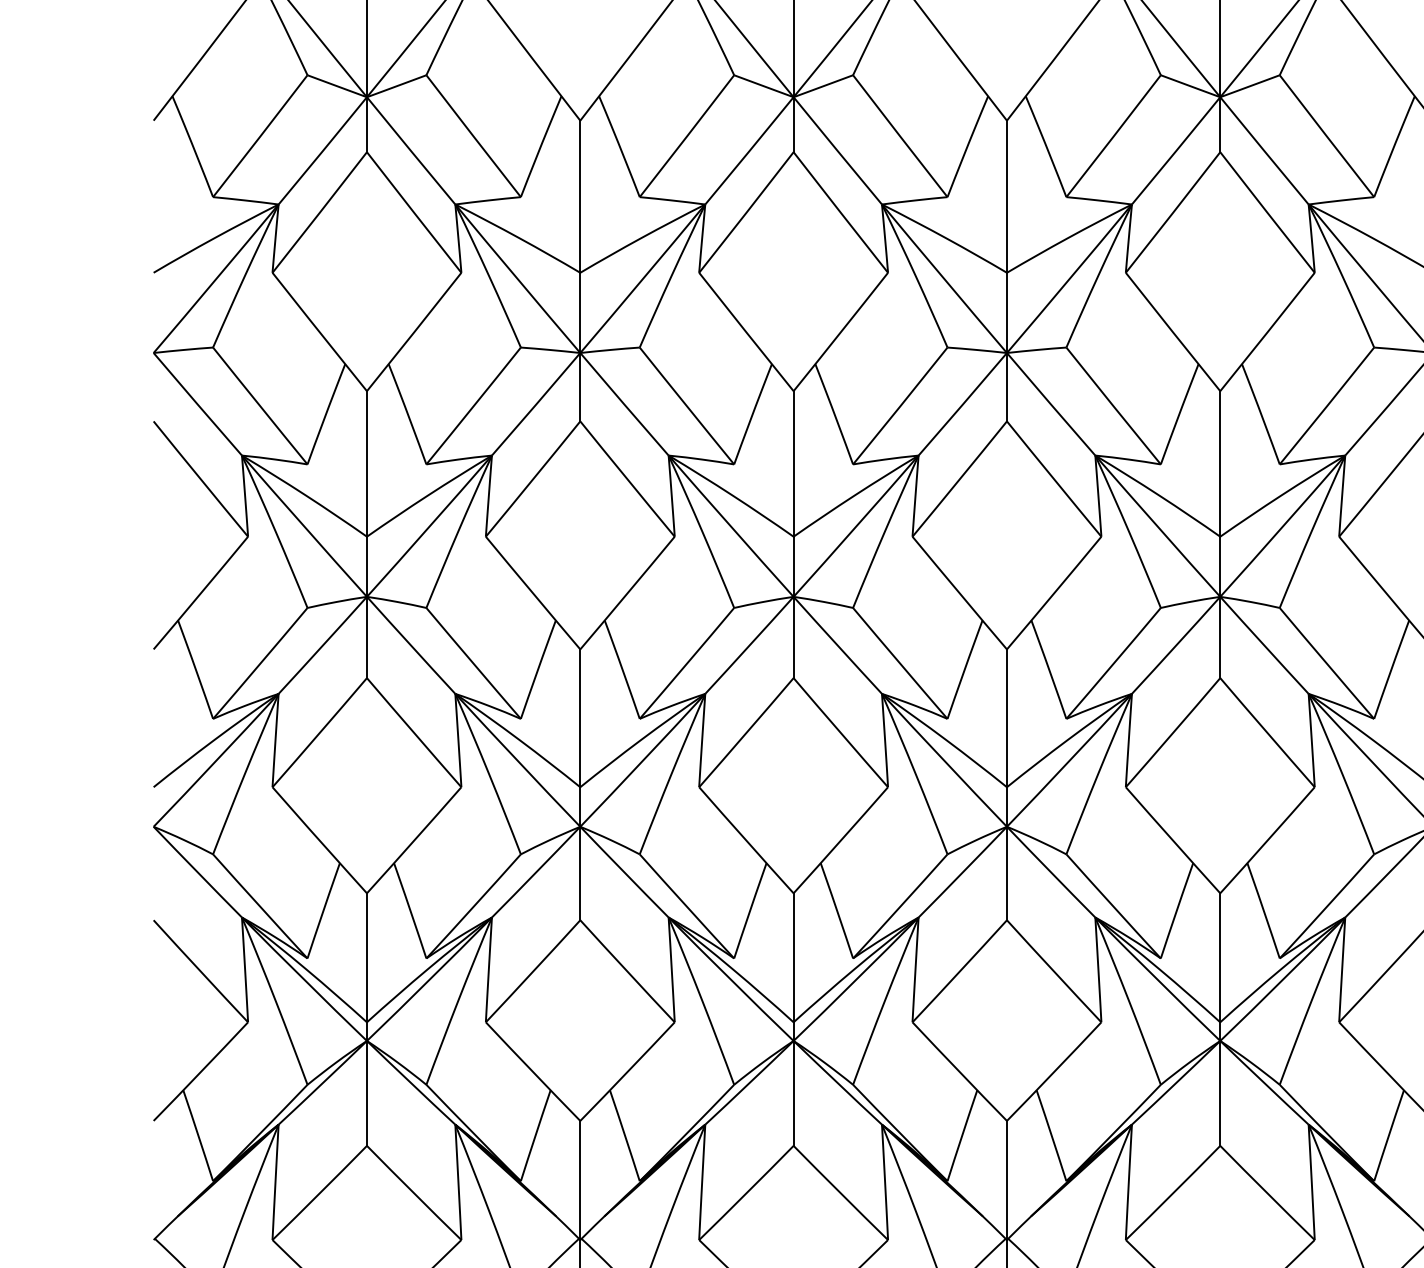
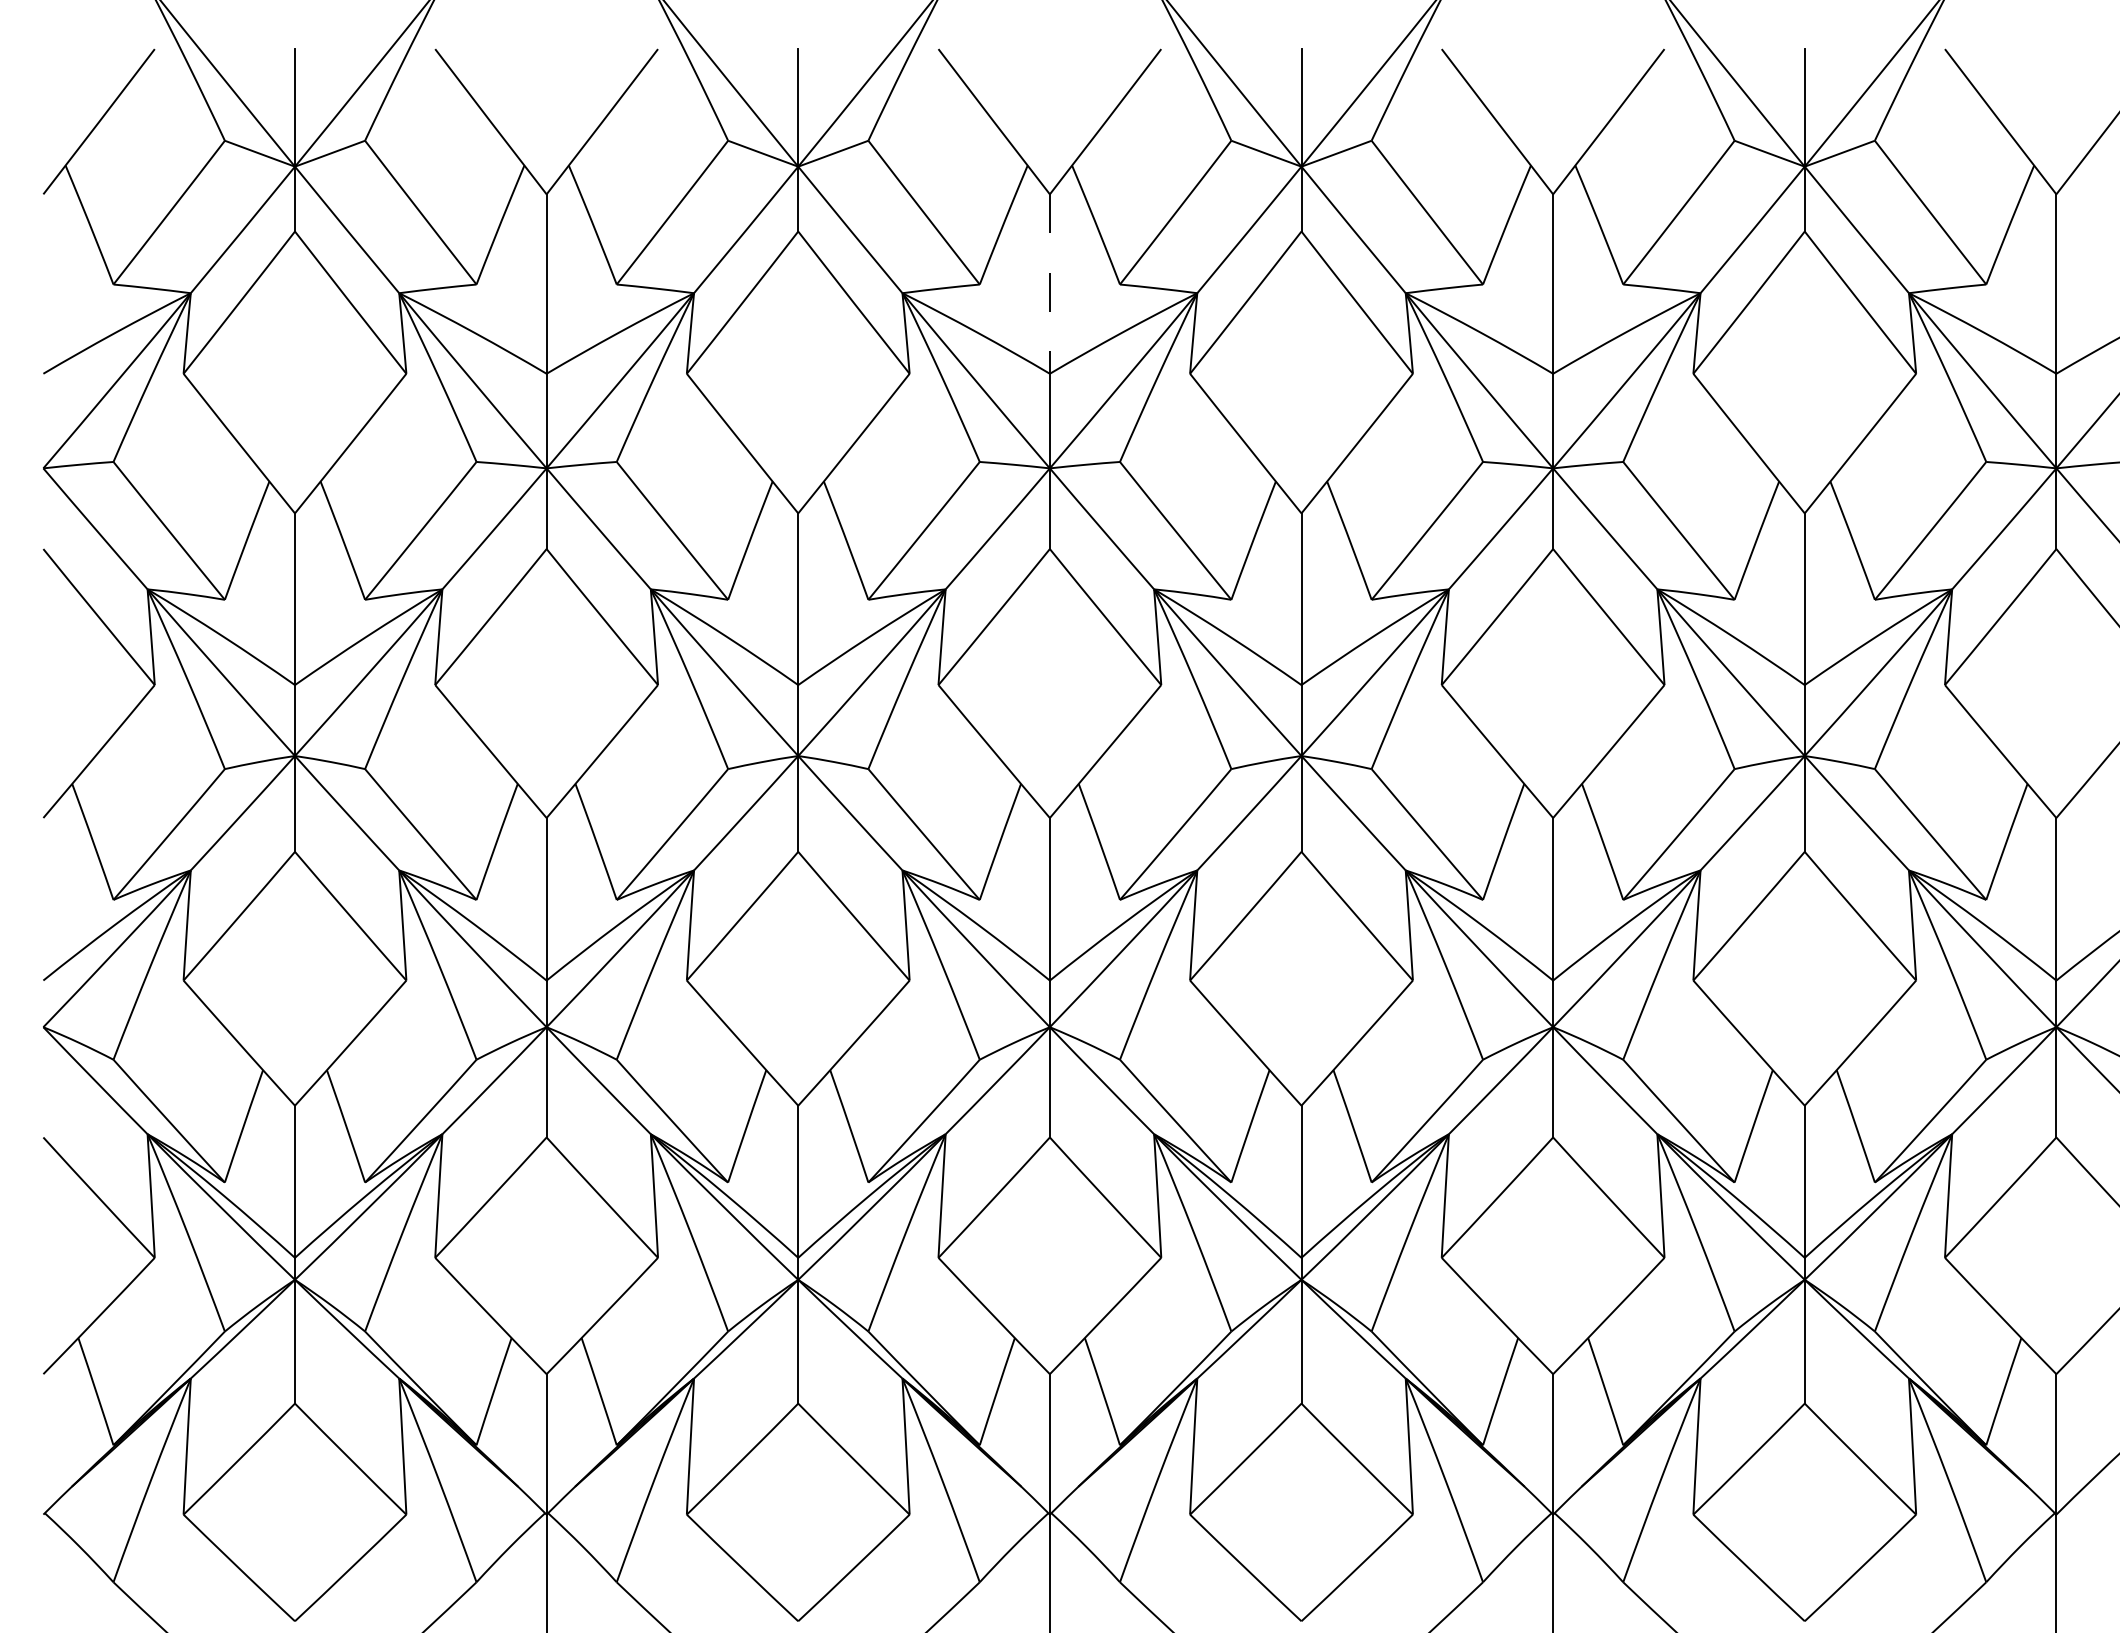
line: (1006, 197) -> (1049, 284), solid -> dashed

